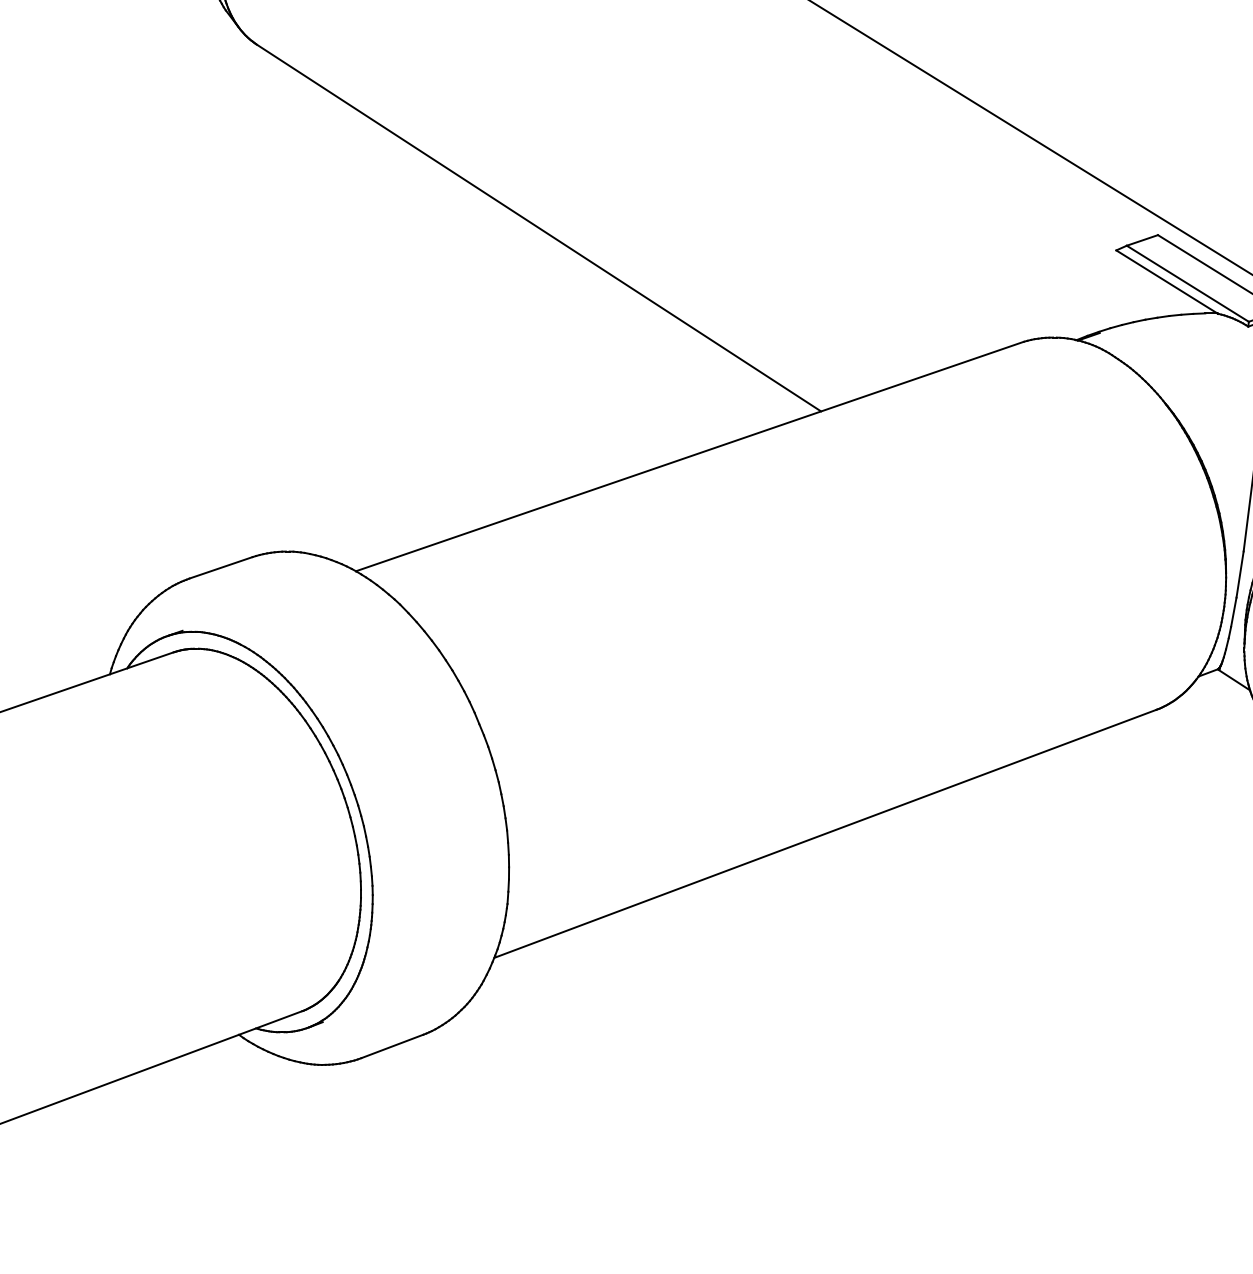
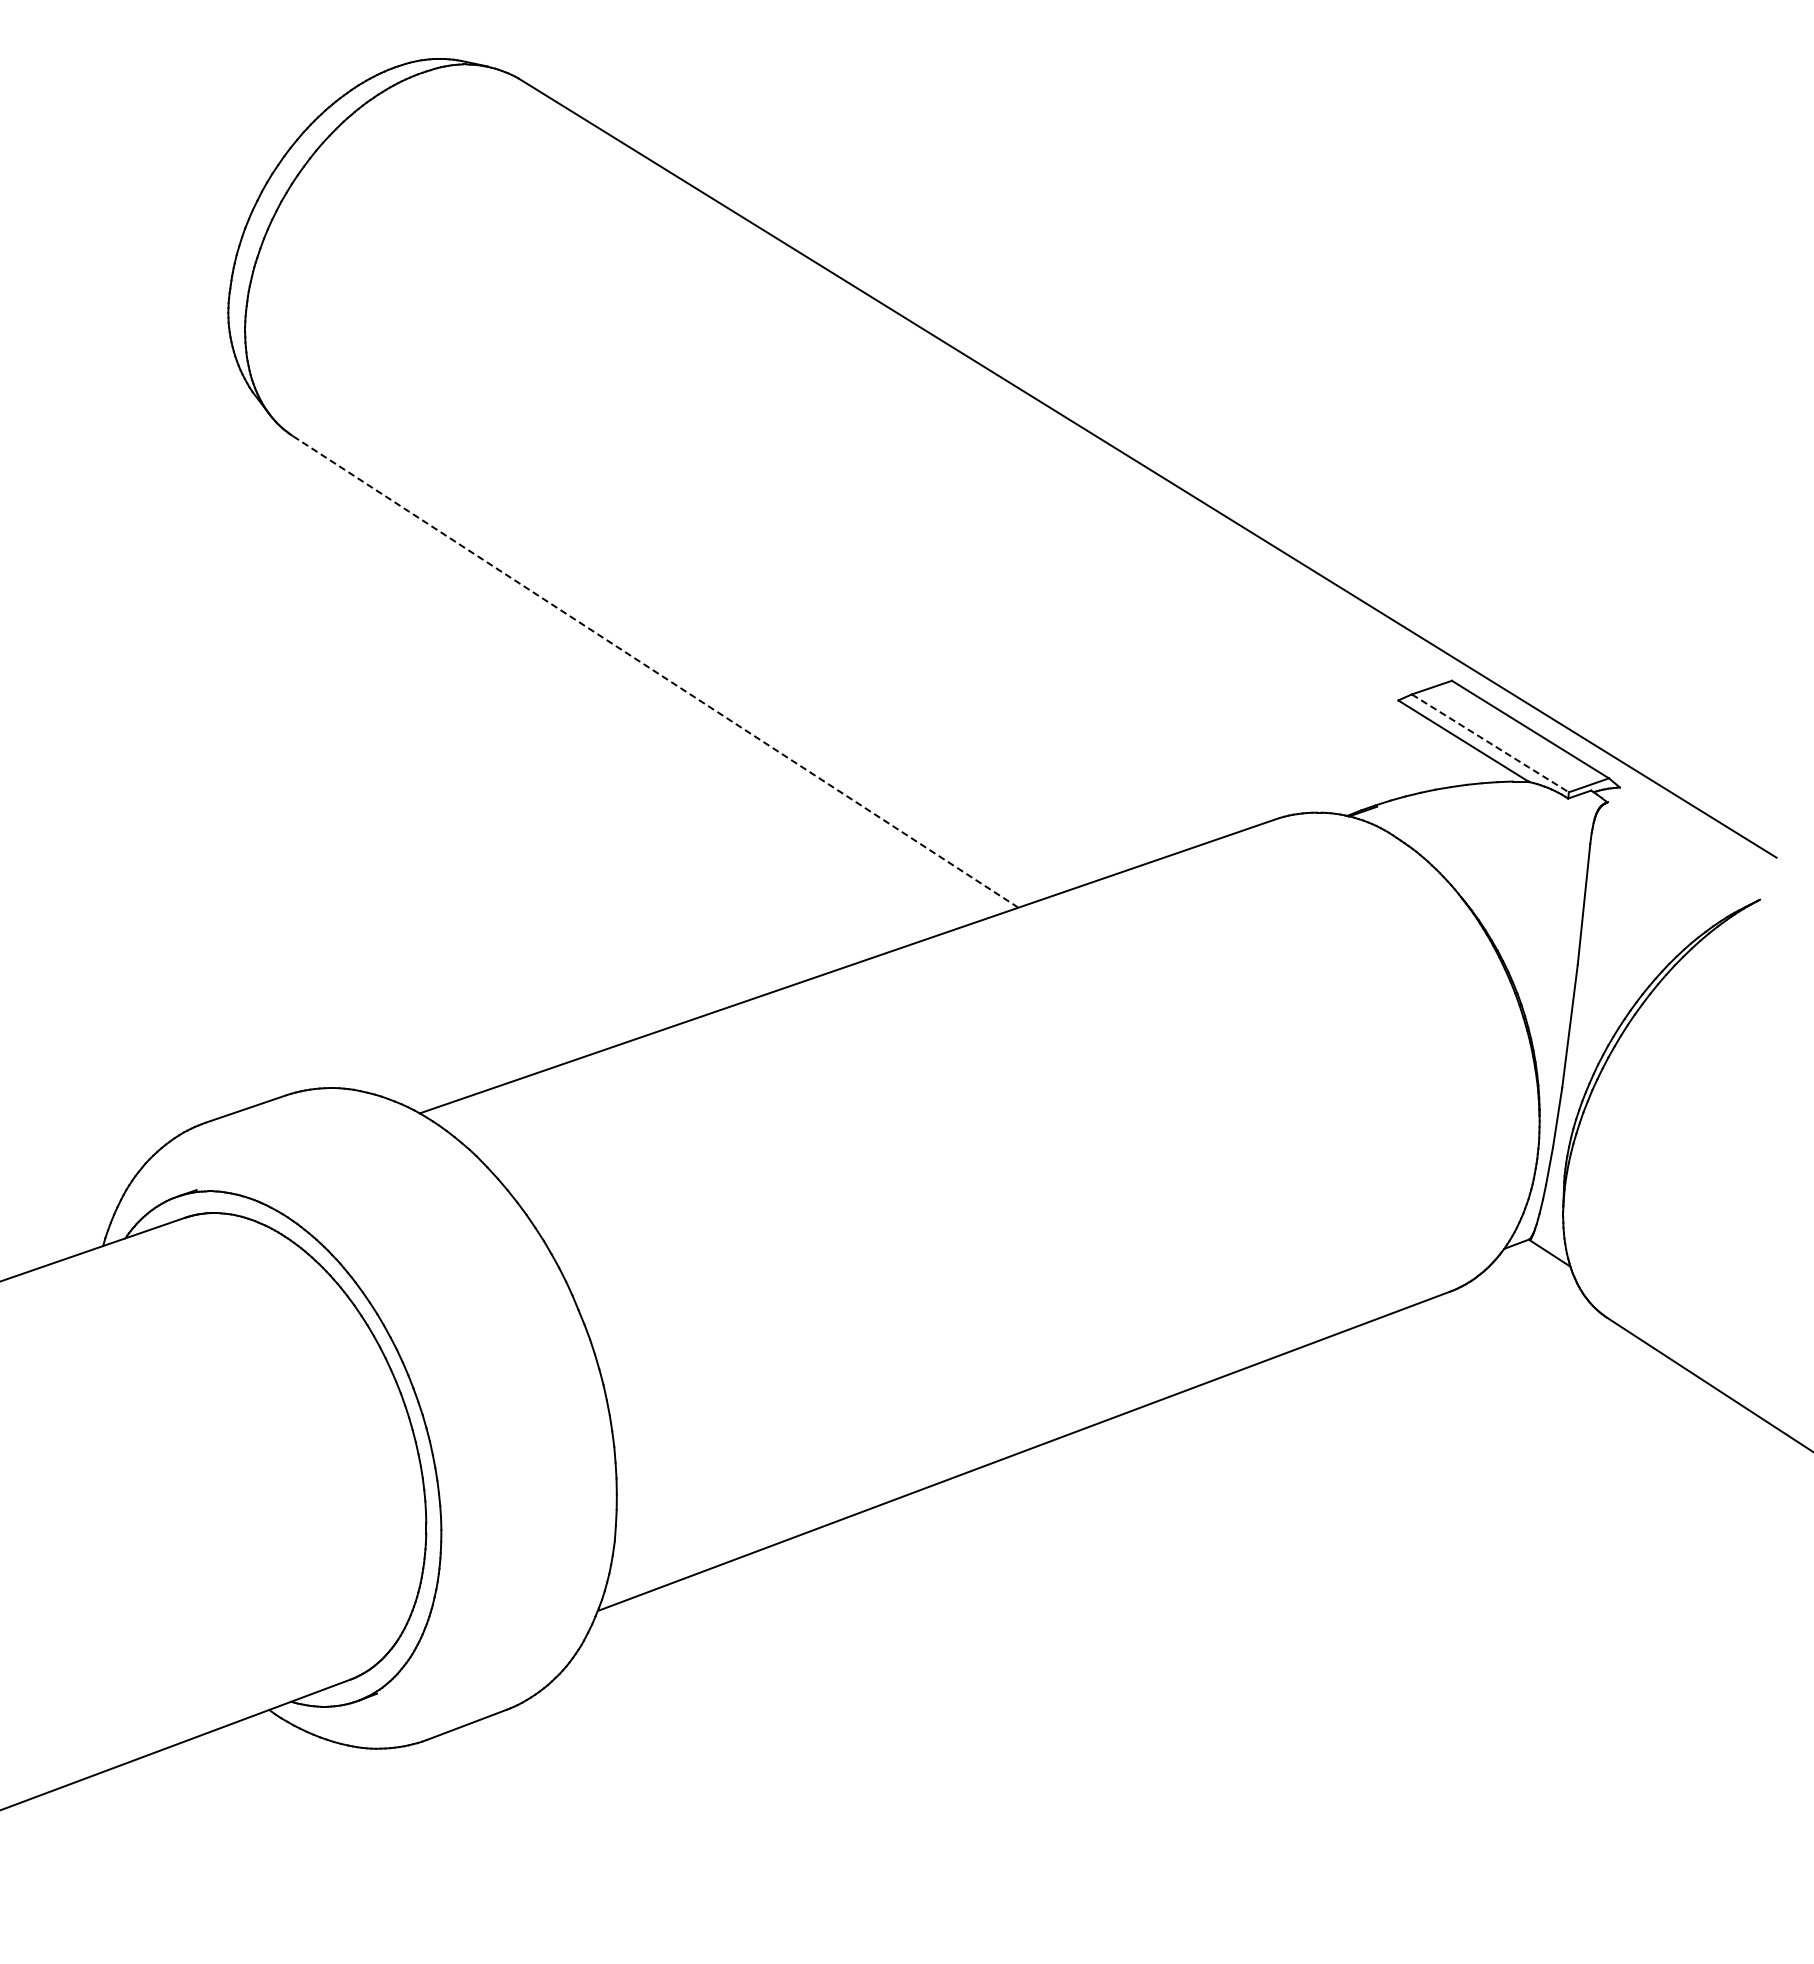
line: (538, 227) -> (654, 671), solid -> dashed
line: (1187, 283) -> (1490, 743), solid -> dashed

